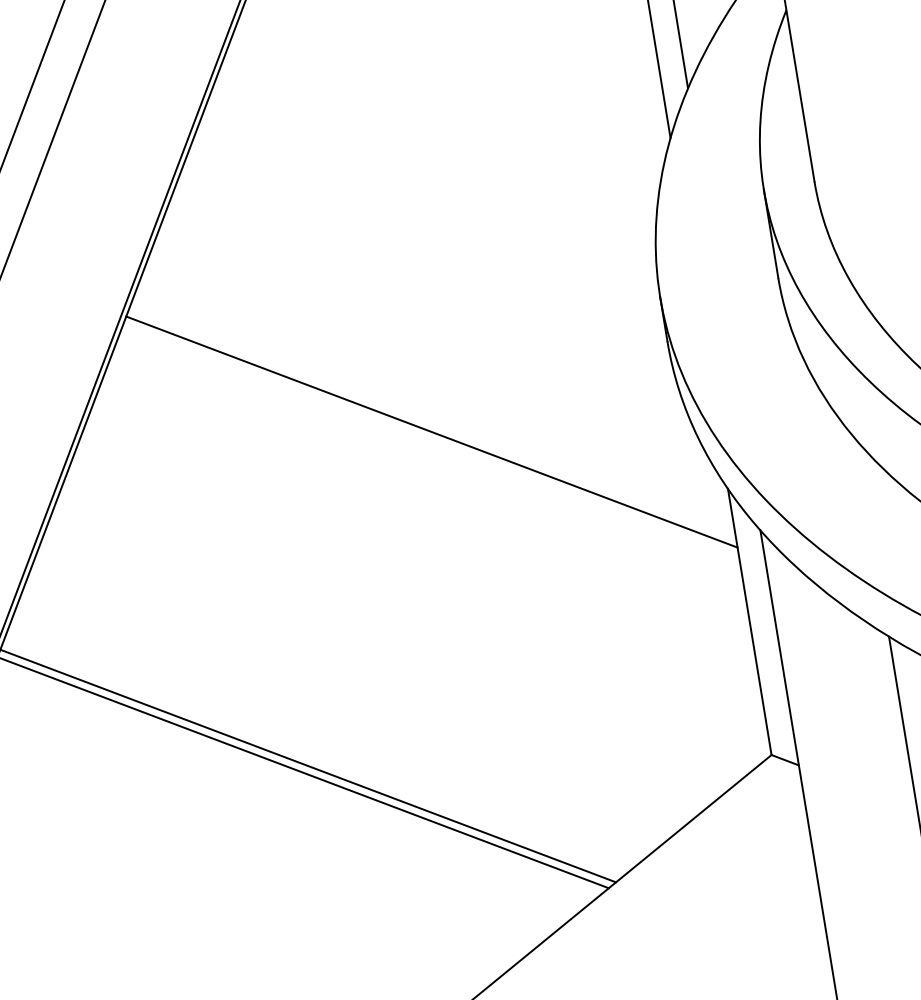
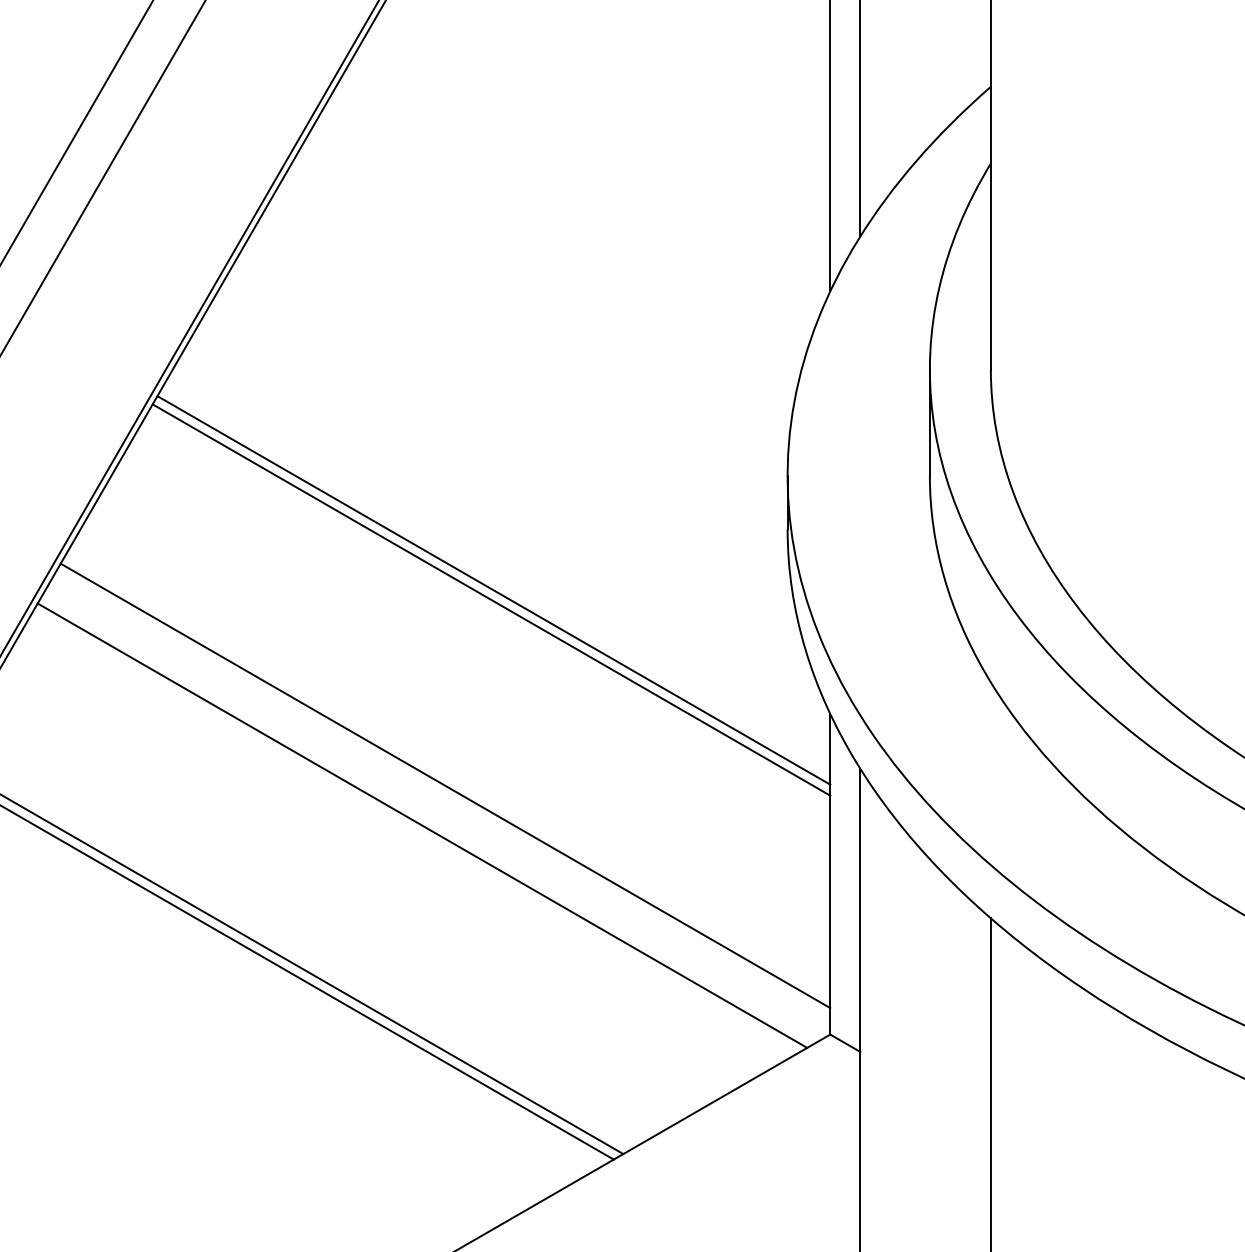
line: (431, 439) -> (491, 599), added
line: (418, 600) -> (445, 785), added
line: (404, 636) -> (422, 825), added

